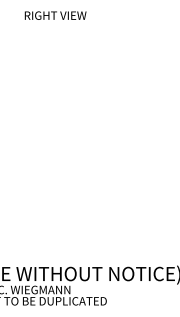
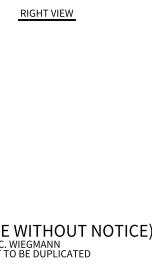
line: (55, 24) -> (46, 20), added

